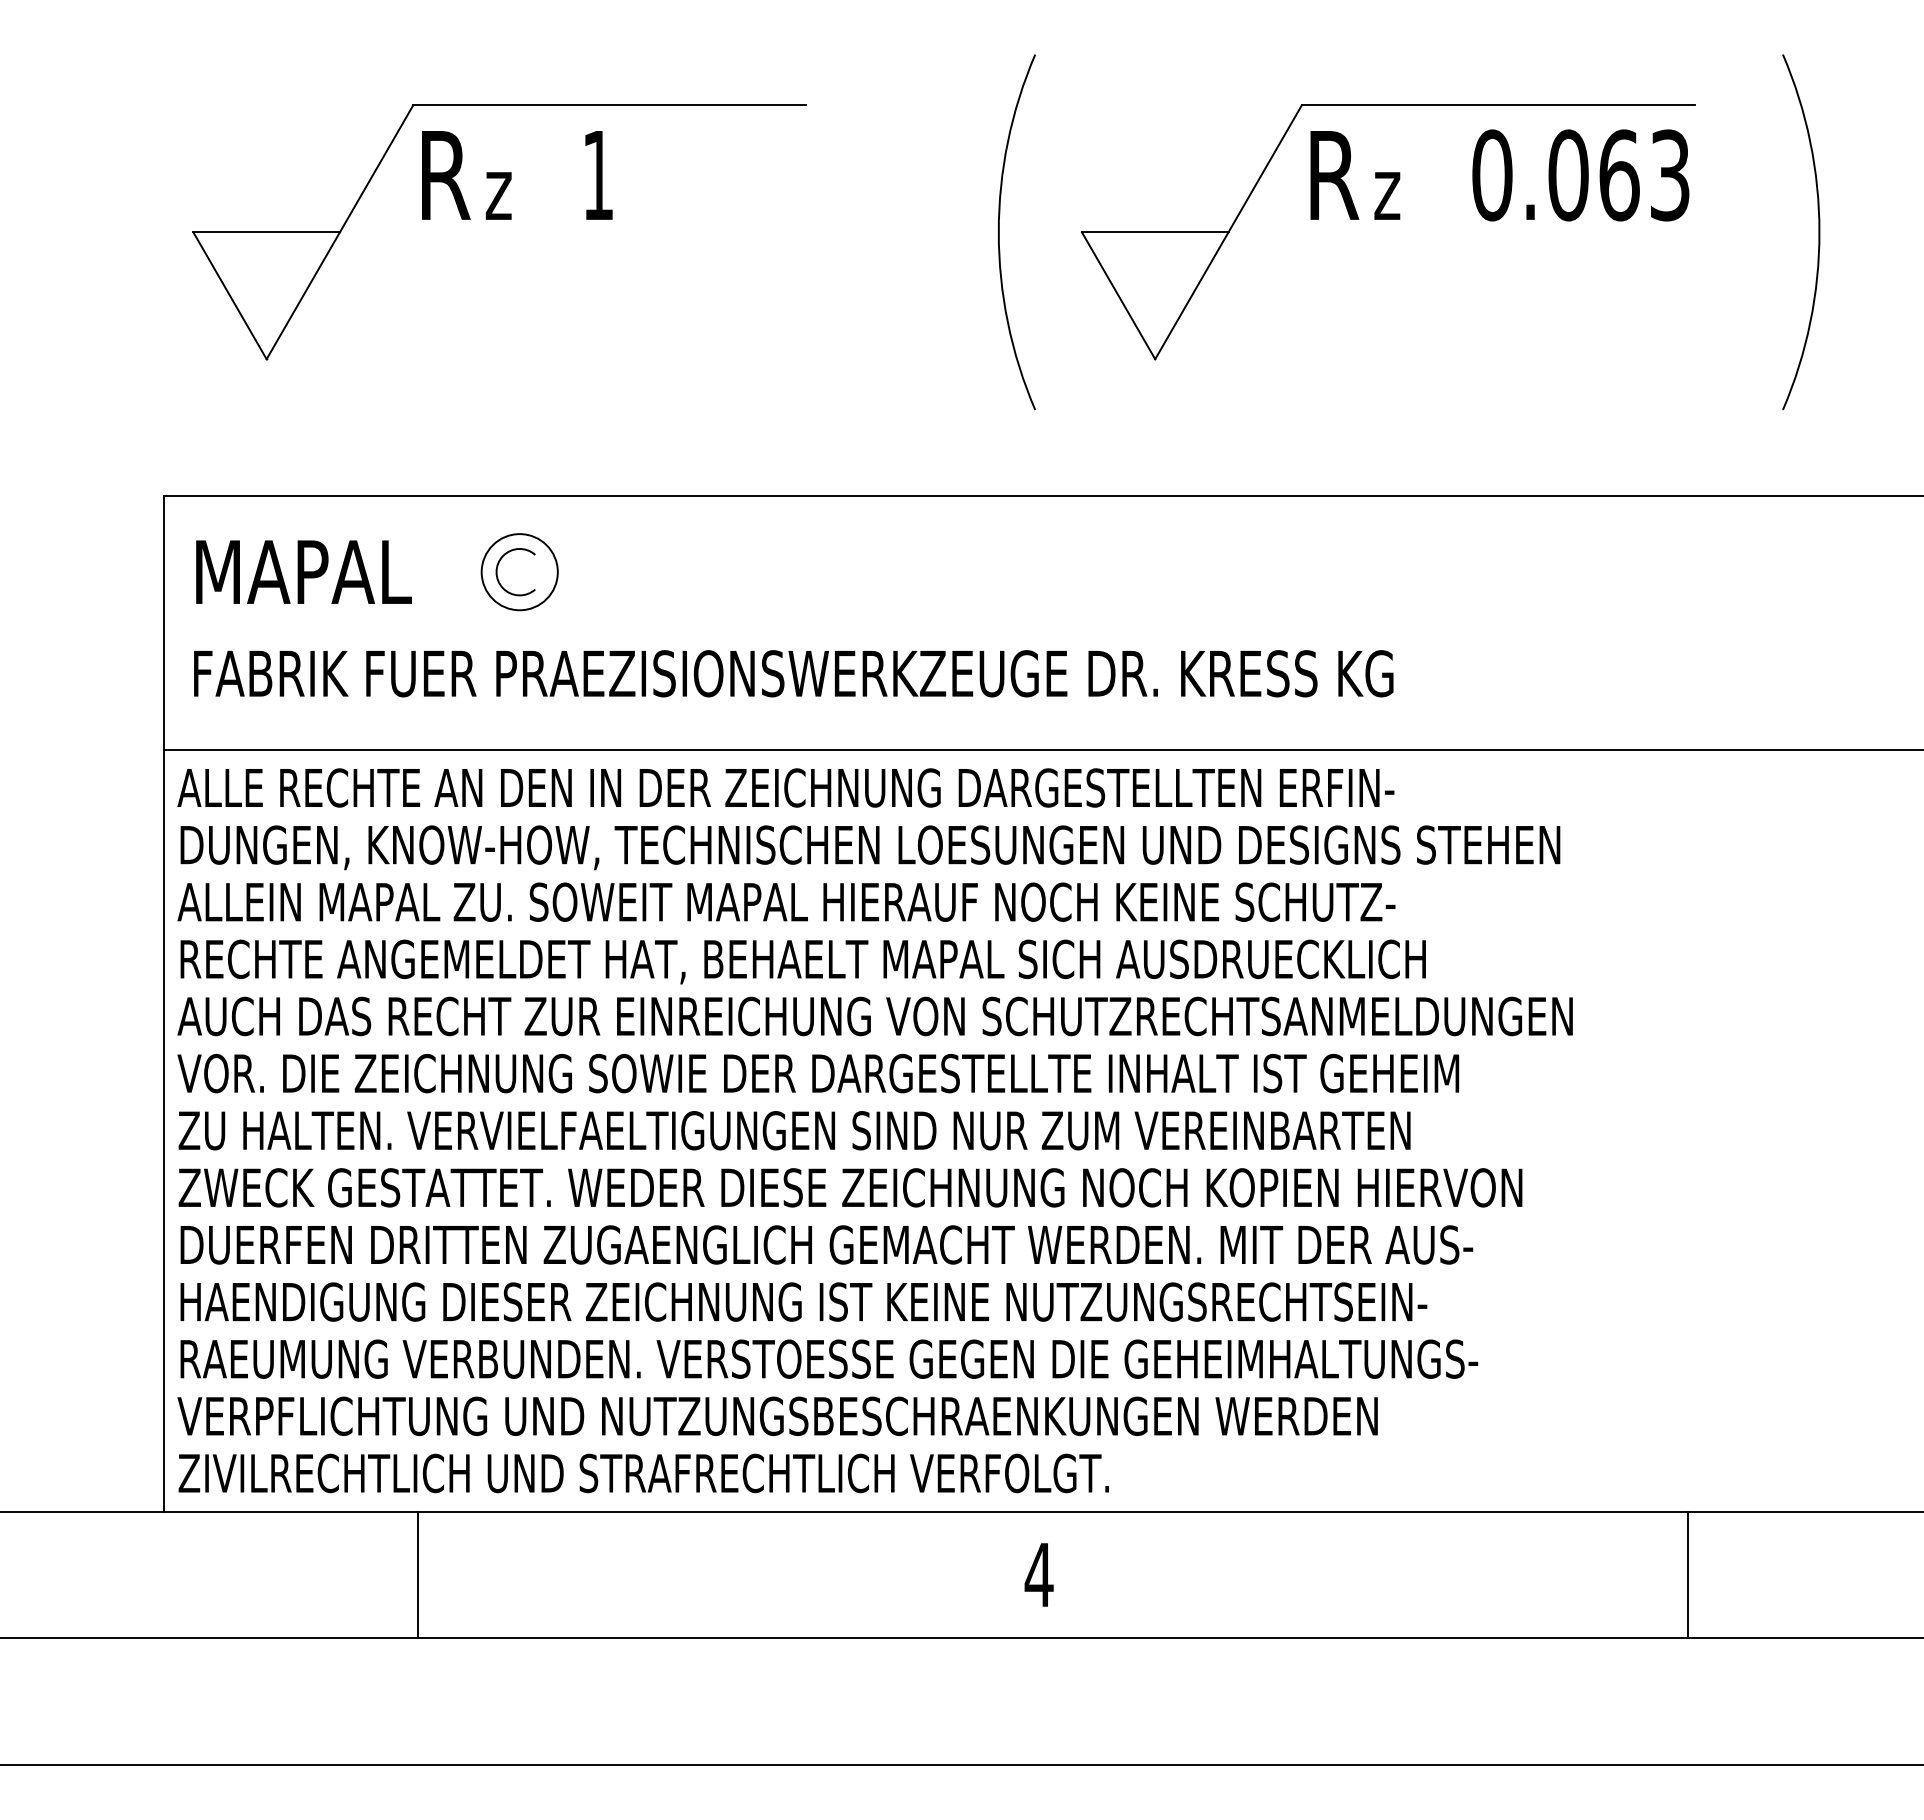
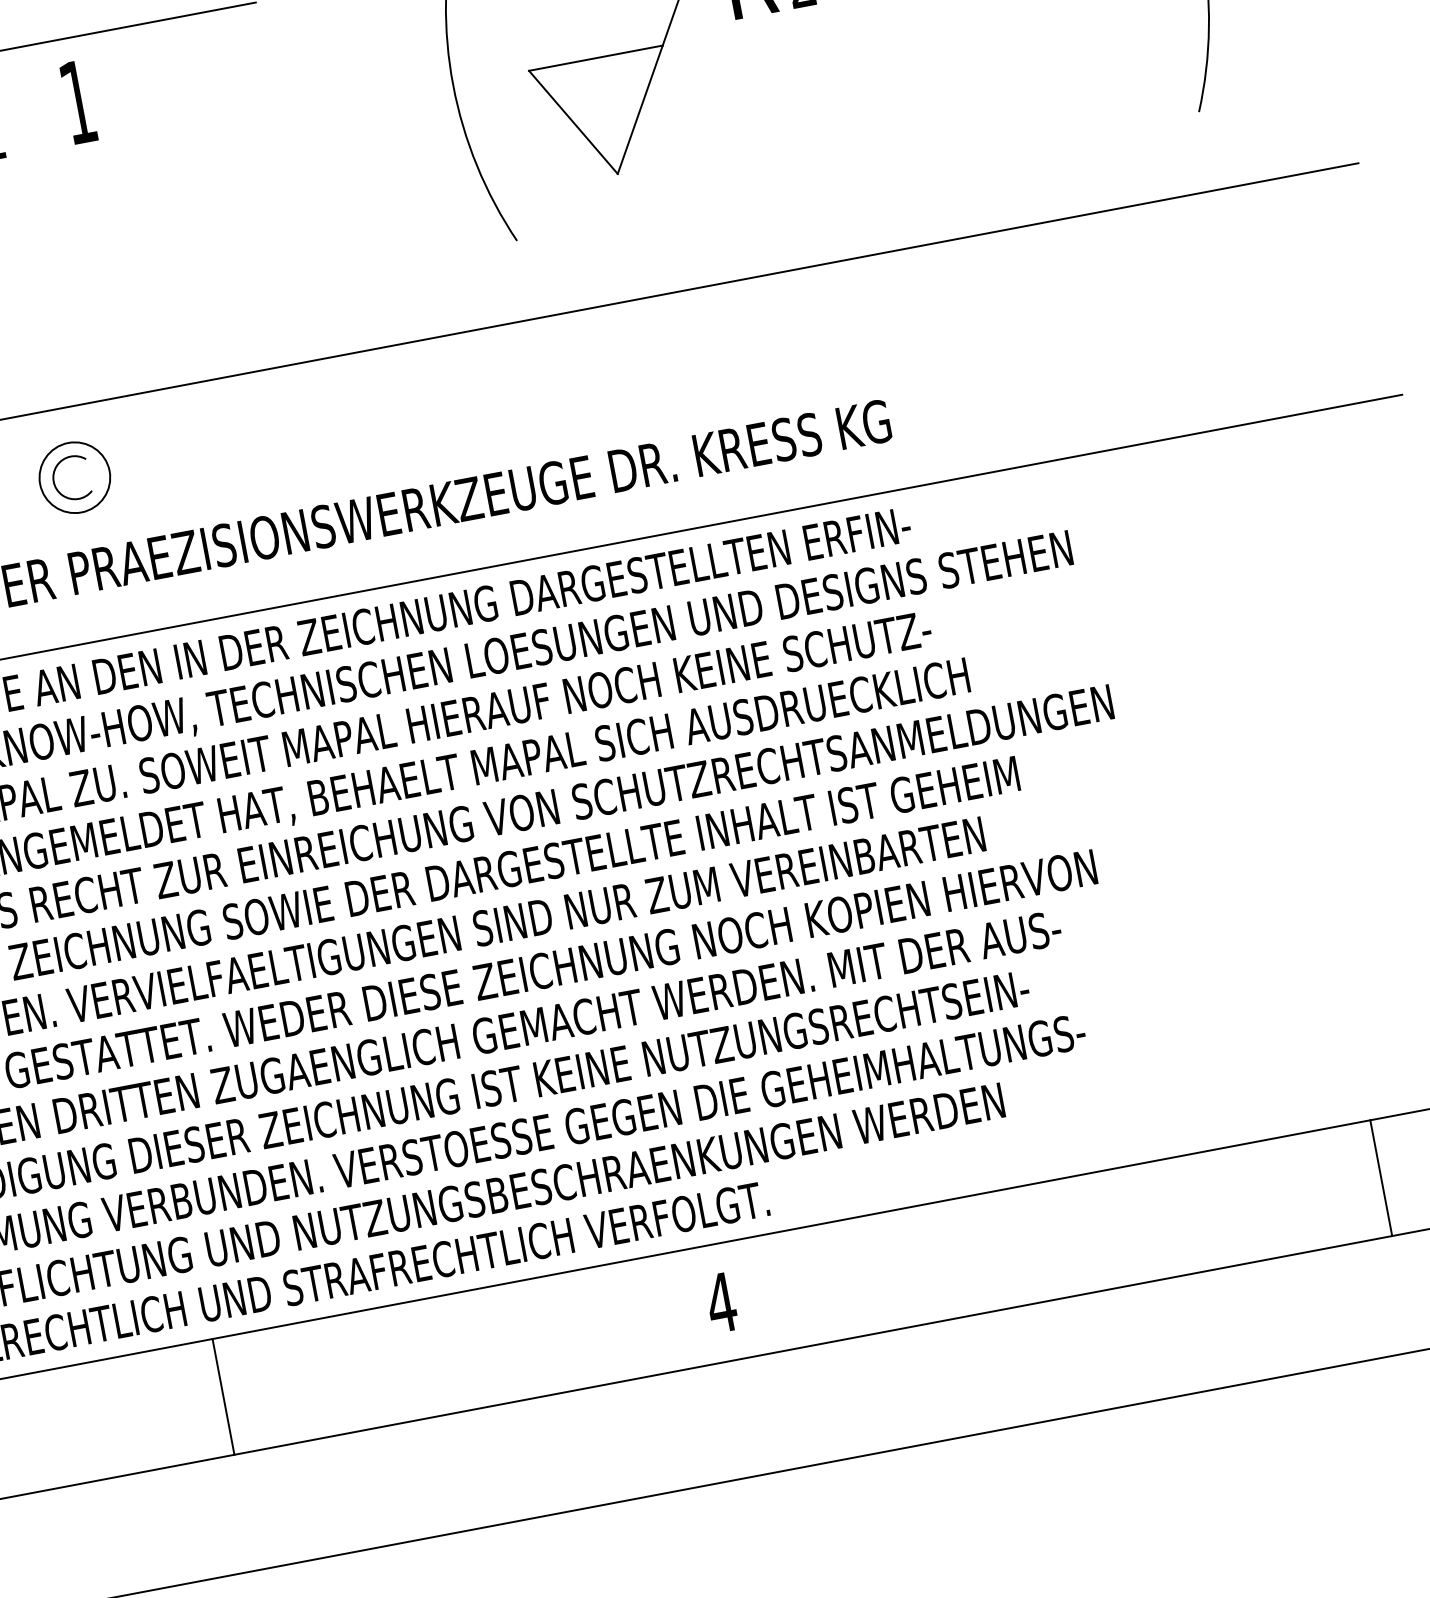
line: (418, 1574) -> (223, 1396), moved
line: (1687, 1574) -> (1381, 1177), moved

